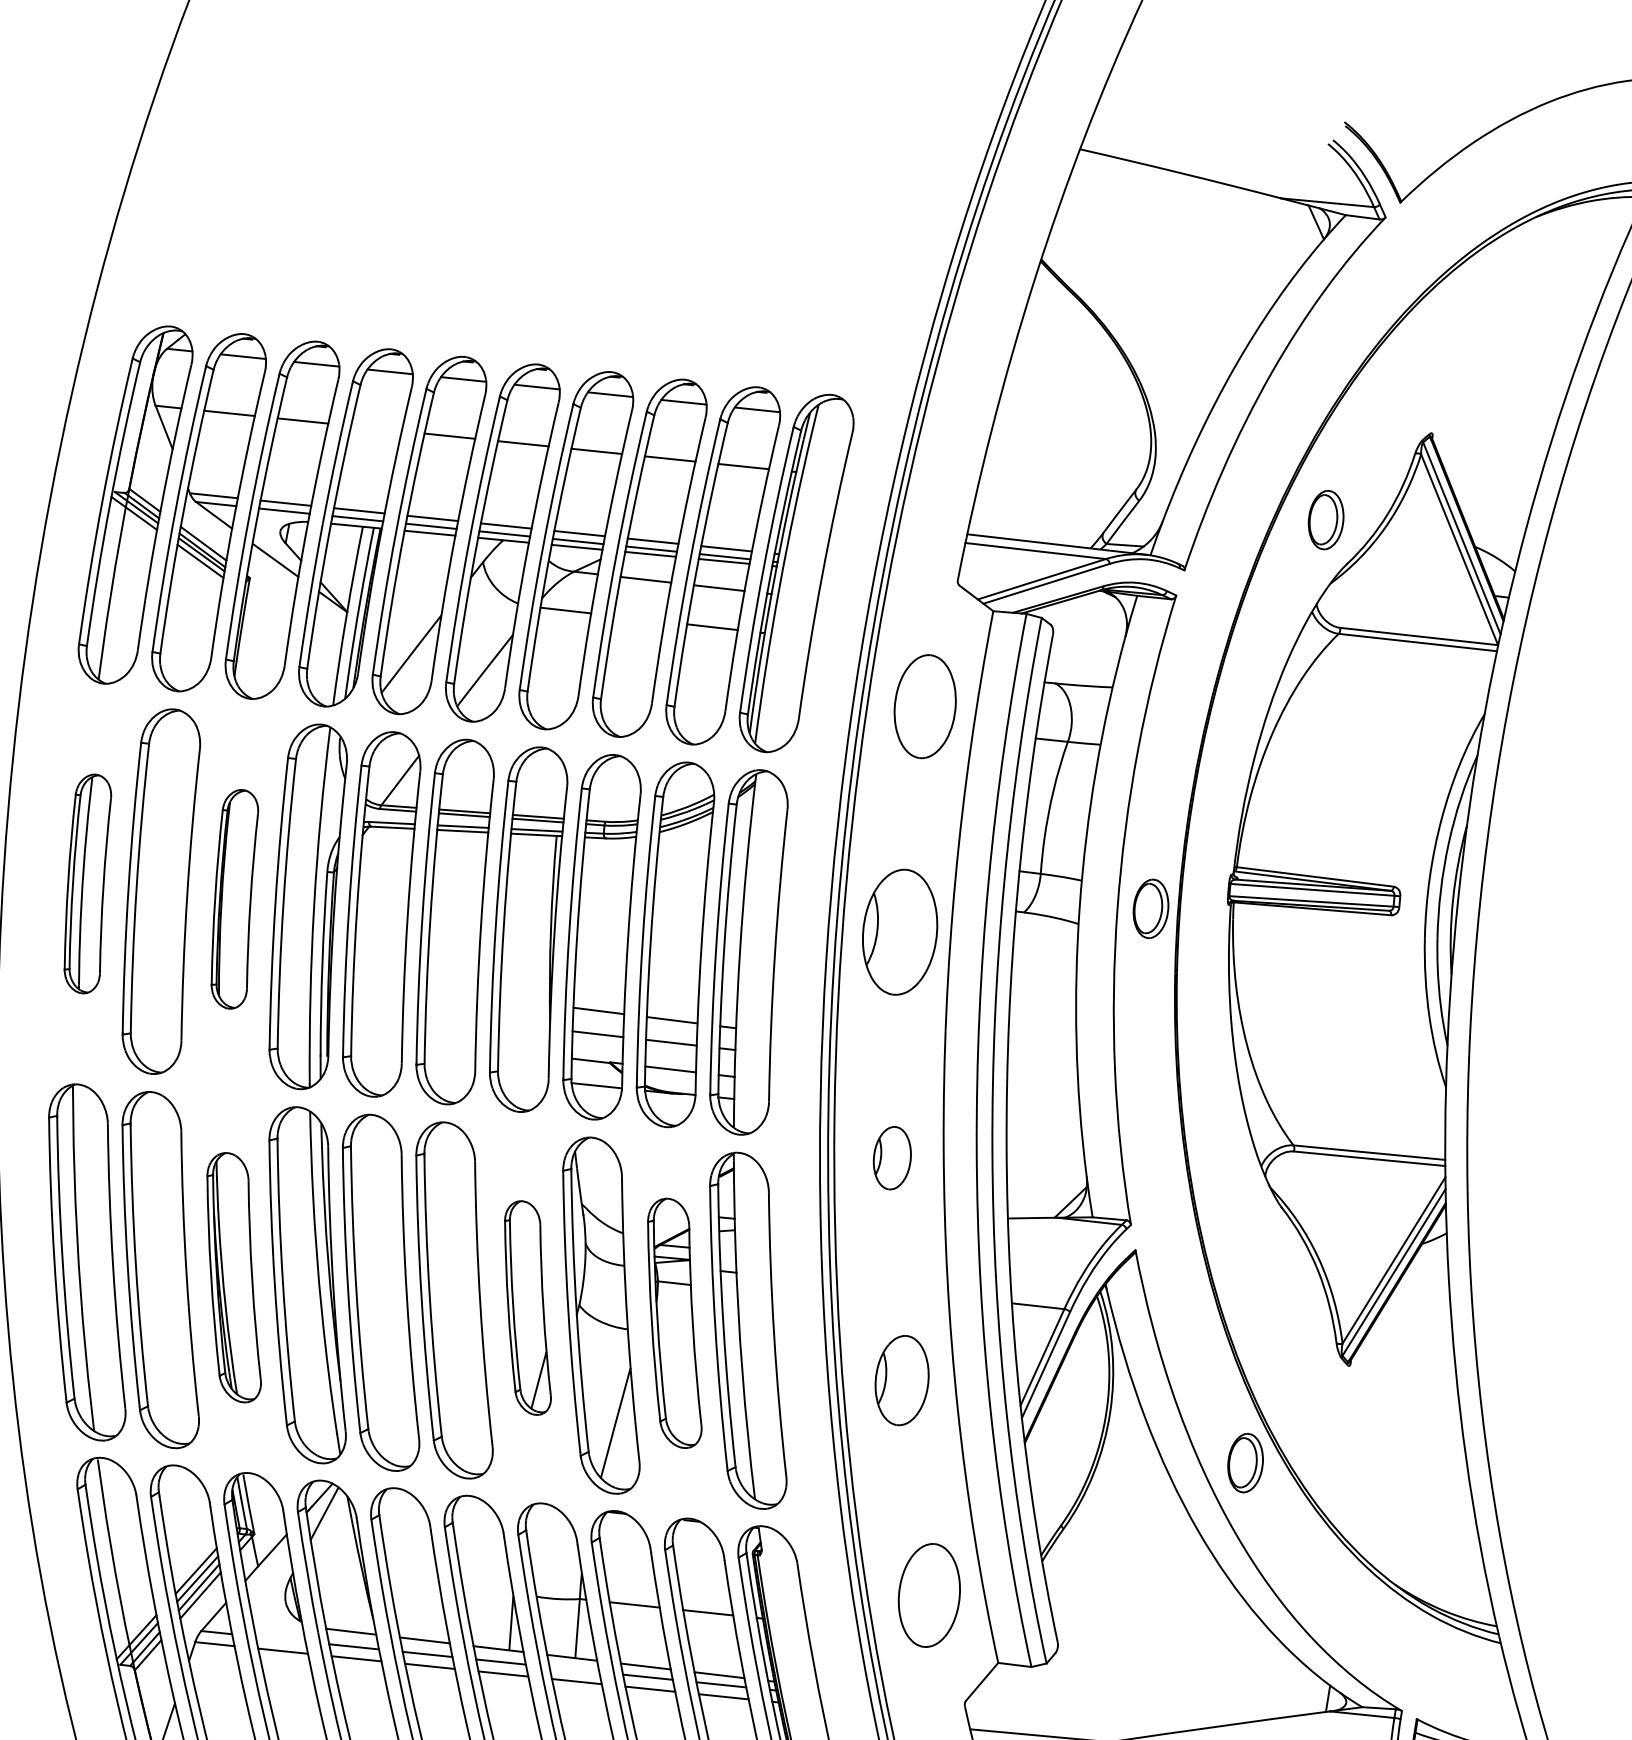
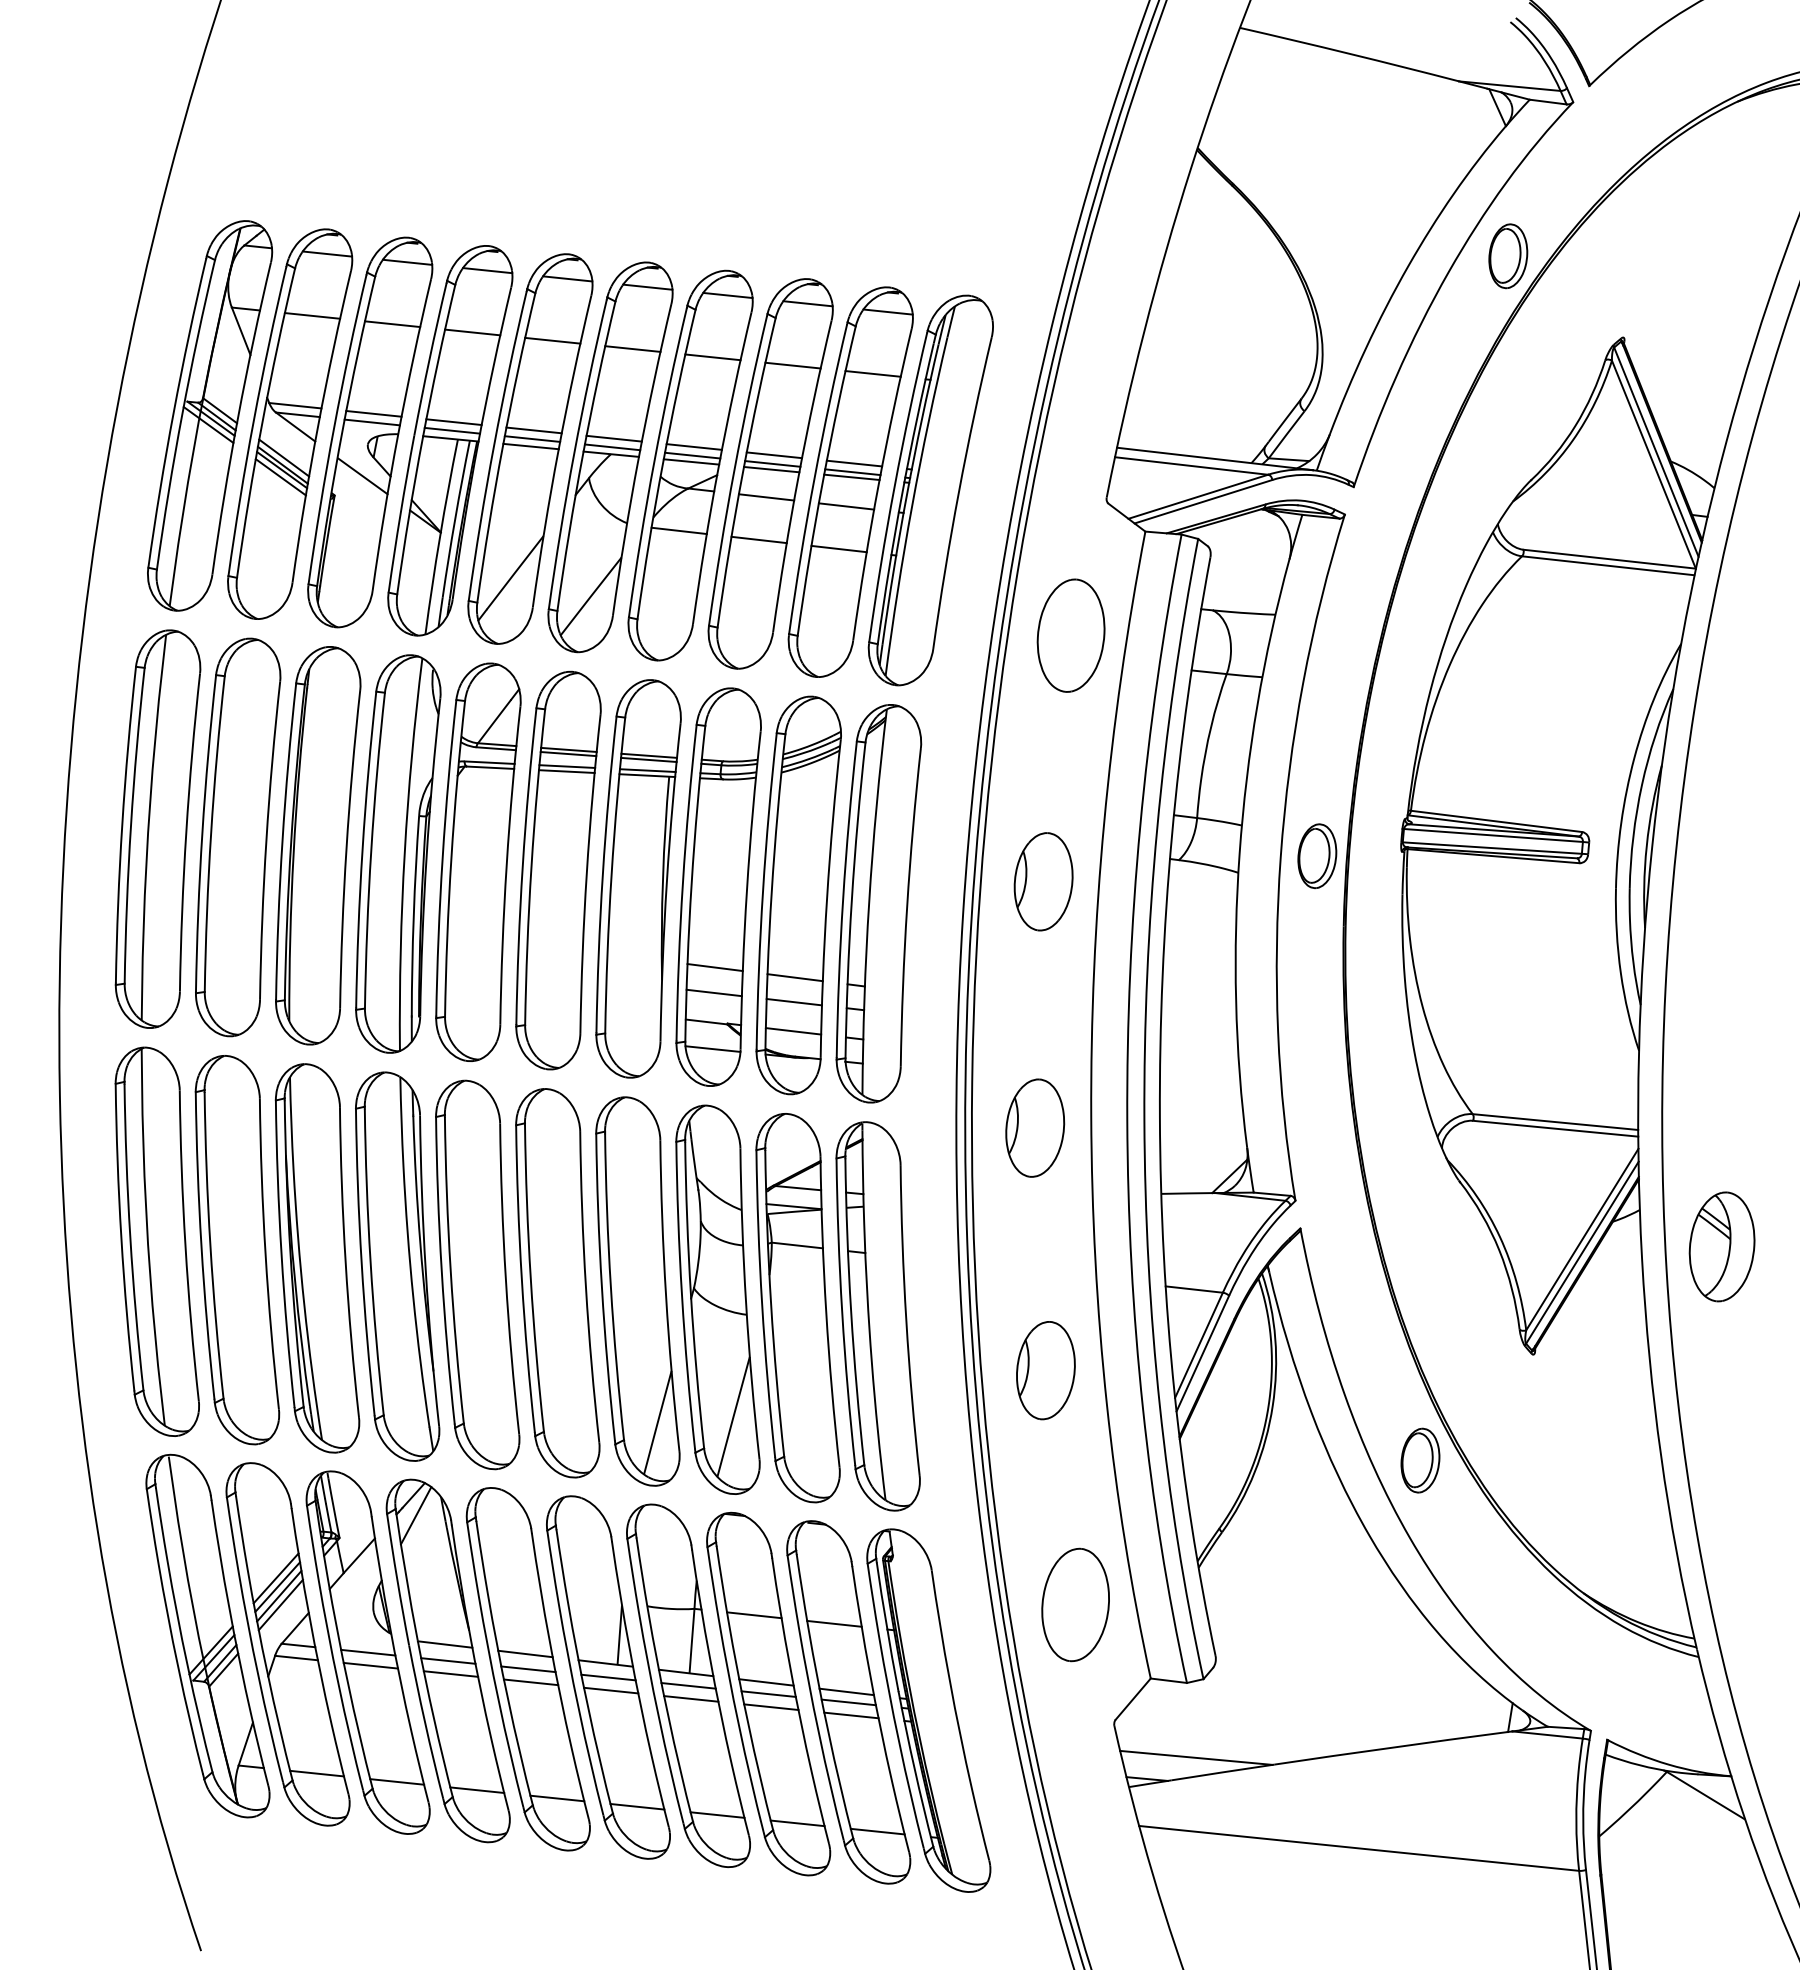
line: (376, 428) -> (472, 332), added
part: (1326, 520) -> (1508, 256), moved
line: (638, 618) -> (758, 539), added
part: (87, 883) -> (157, 828), size x1.67
part: (235, 899) -> (318, 845), size x1.67
part: (899, 932) -> (1043, 881), size x0.71
part: (892, 1157) -> (1035, 1127), size x1.43
part: (1521, 1266) -> (1721, 1246), added
part: (234, 1277) -> (317, 1258), size x1.43
part: (527, 1308) -> (637, 1291), size x1.67
part: (674, 1323) -> (797, 1308), size x1.43
line: (280, 1639) -> (368, 1652), added
line: (574, 1669) -> (688, 1685), added

